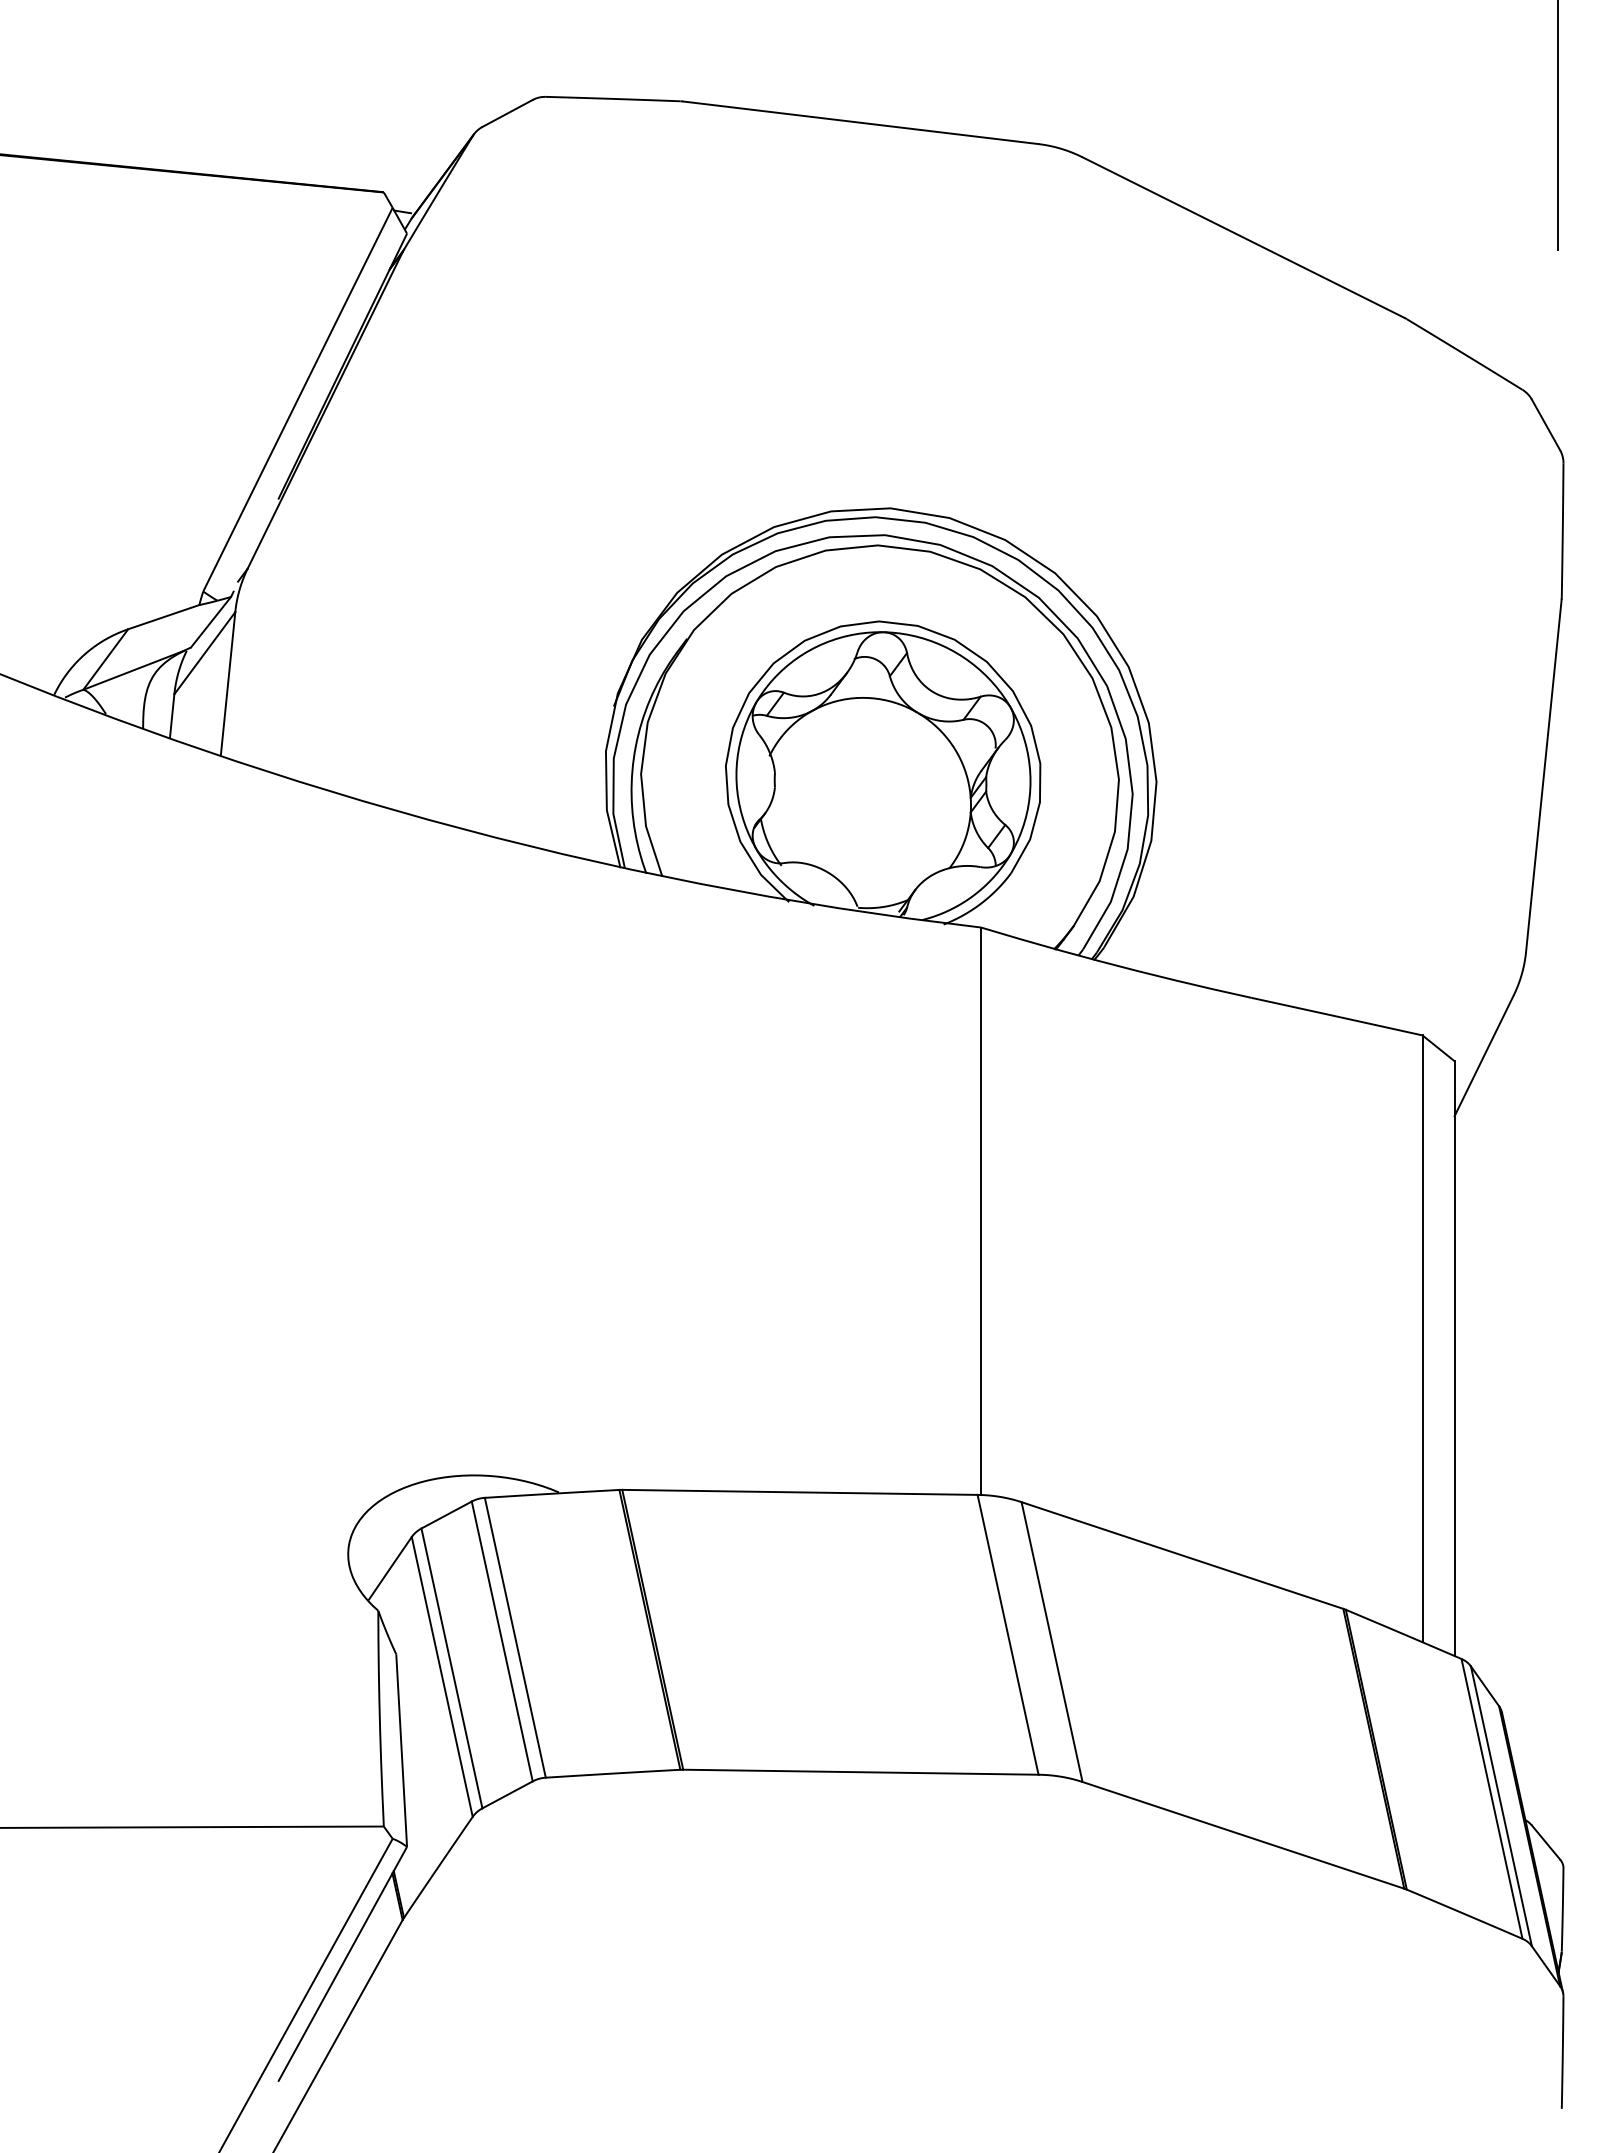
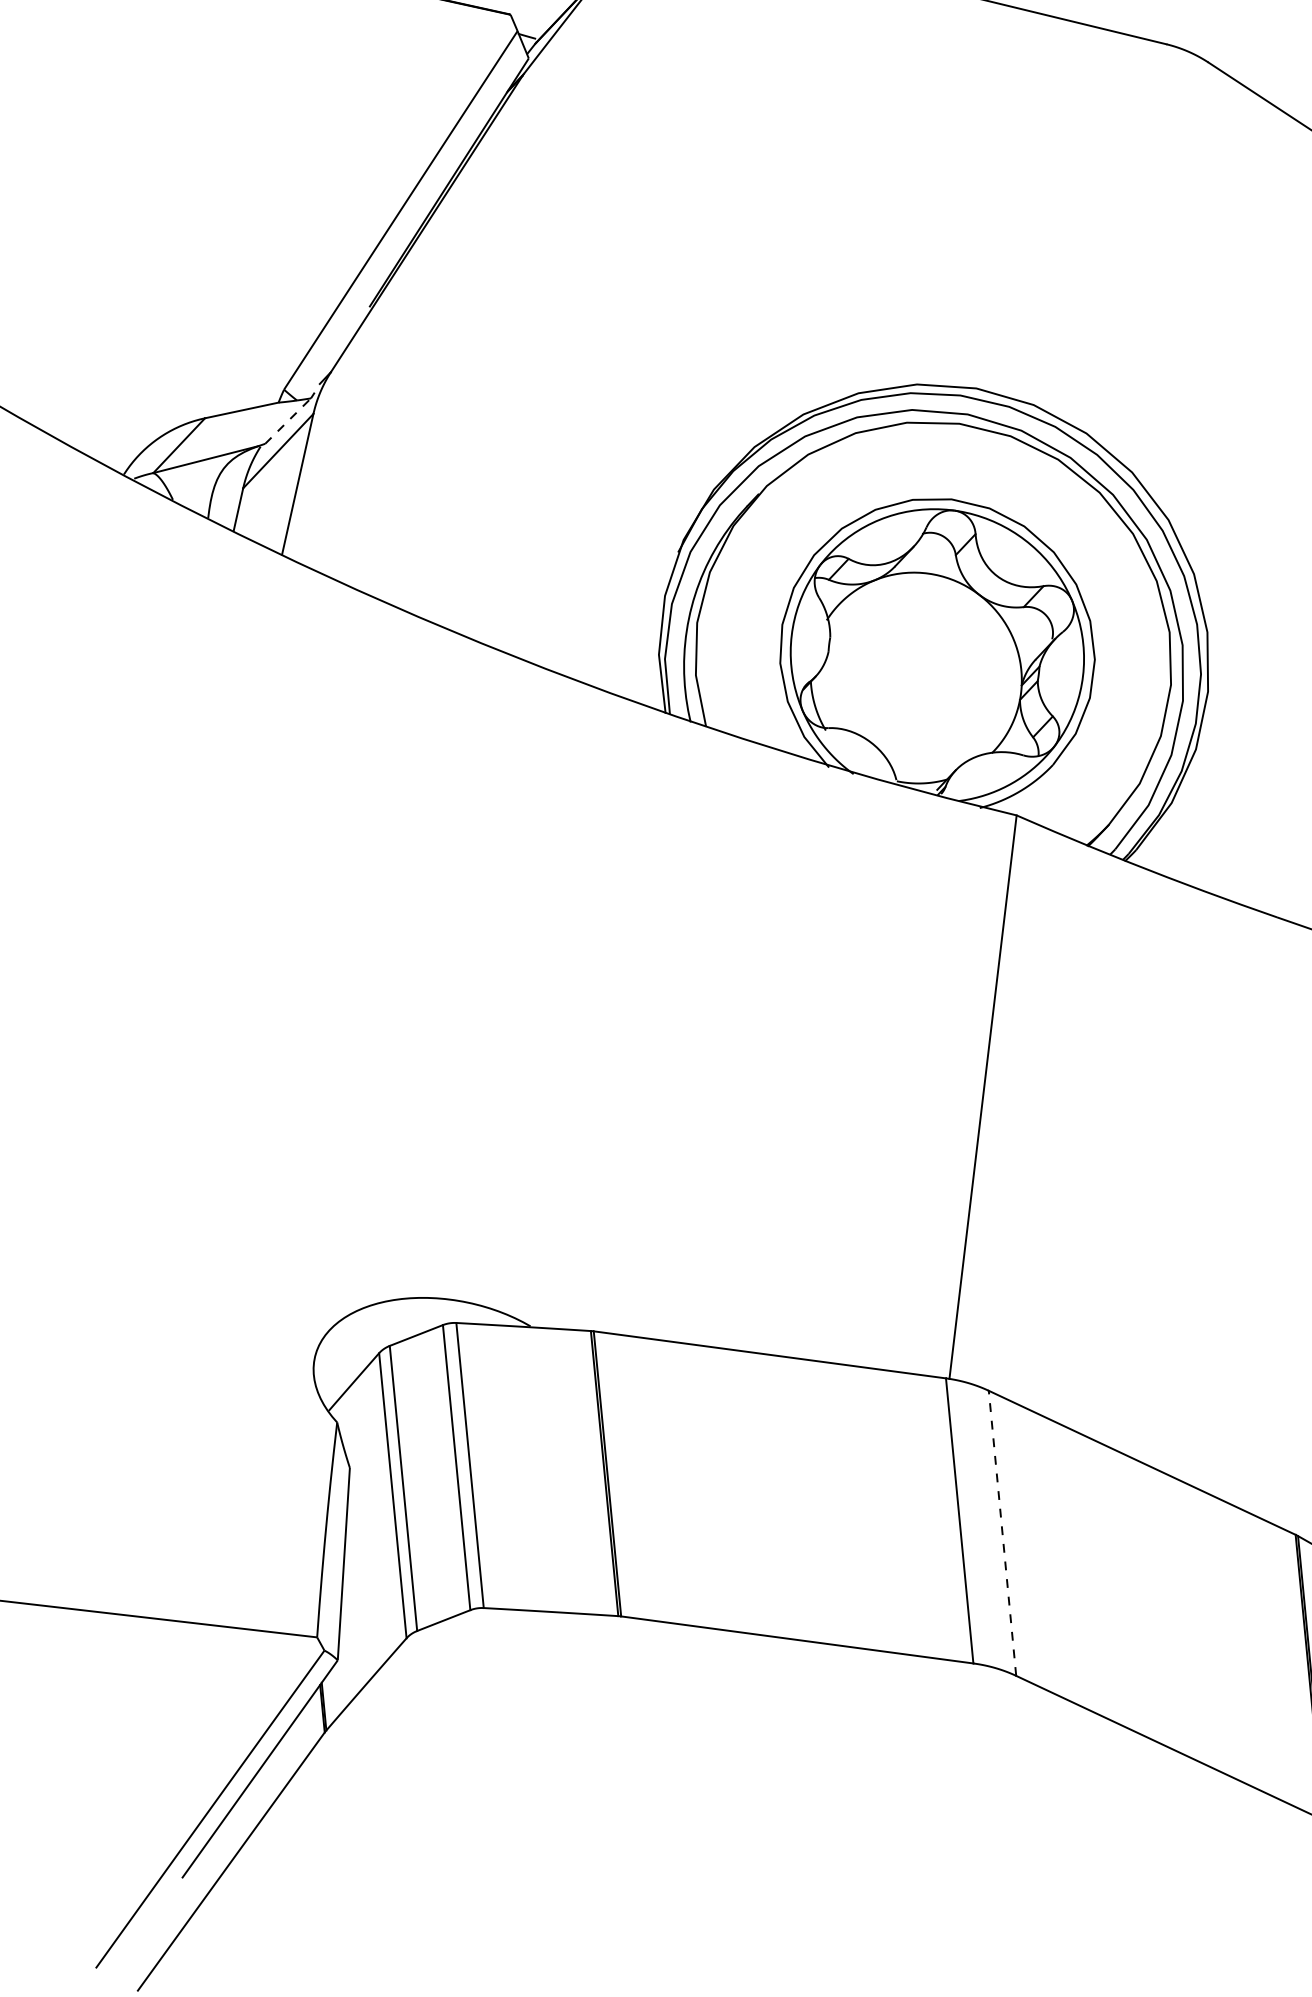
line: (211, 621) -> (288, 420), solid -> dashed
line: (1051, 1641) -> (1002, 1532), solid -> dashed

